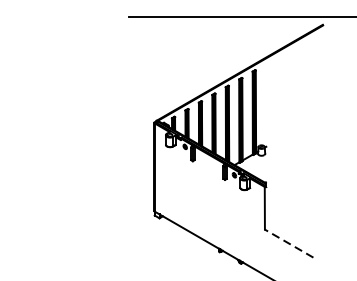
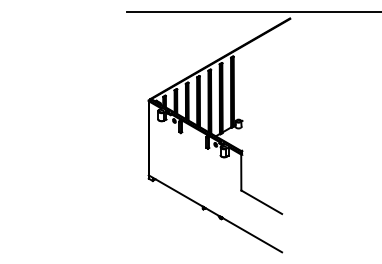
line: (288, 243) -> (261, 202), dashed -> solid

